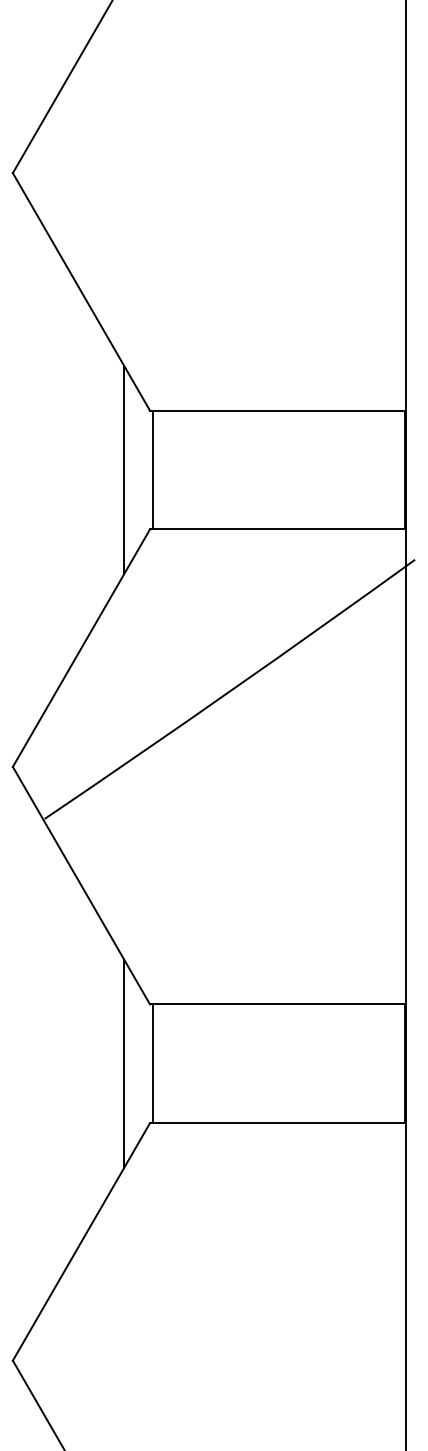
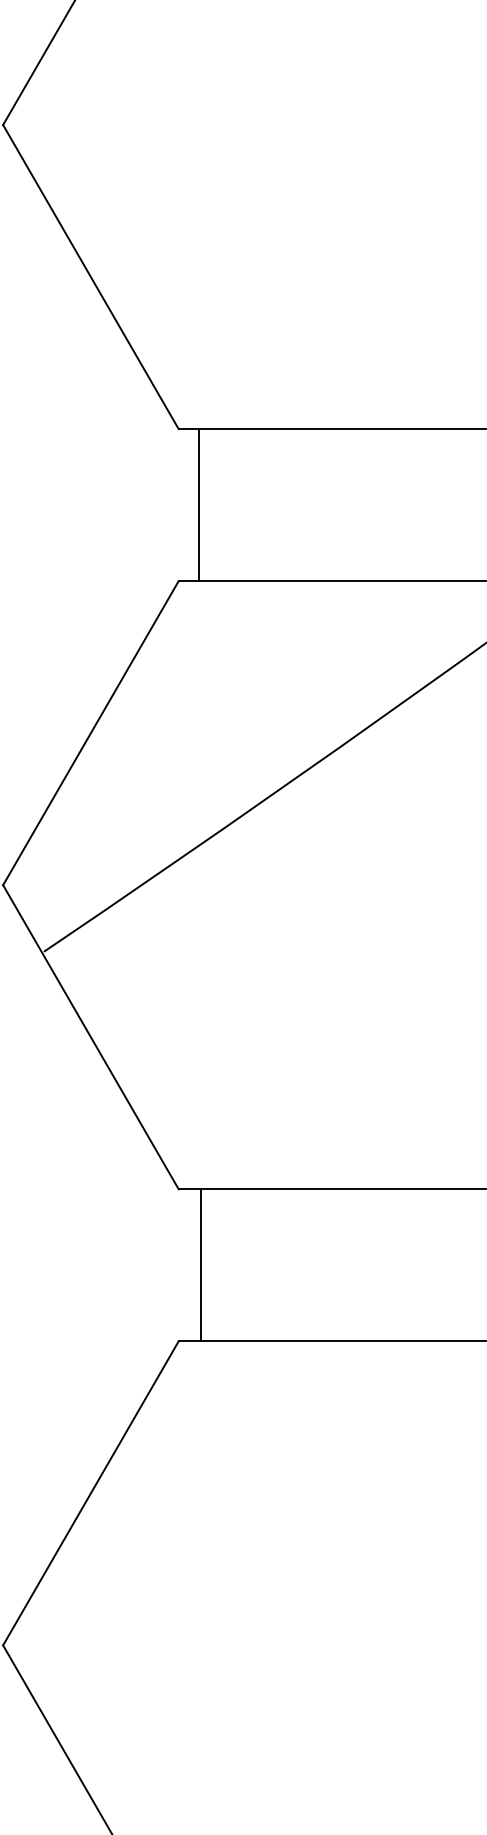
line: (124, 469) -> (146, 504), removed
line: (153, 469) -> (199, 504), moved
line: (124, 1063) -> (146, 1264), removed
line: (153, 1063) -> (201, 1264), moved

